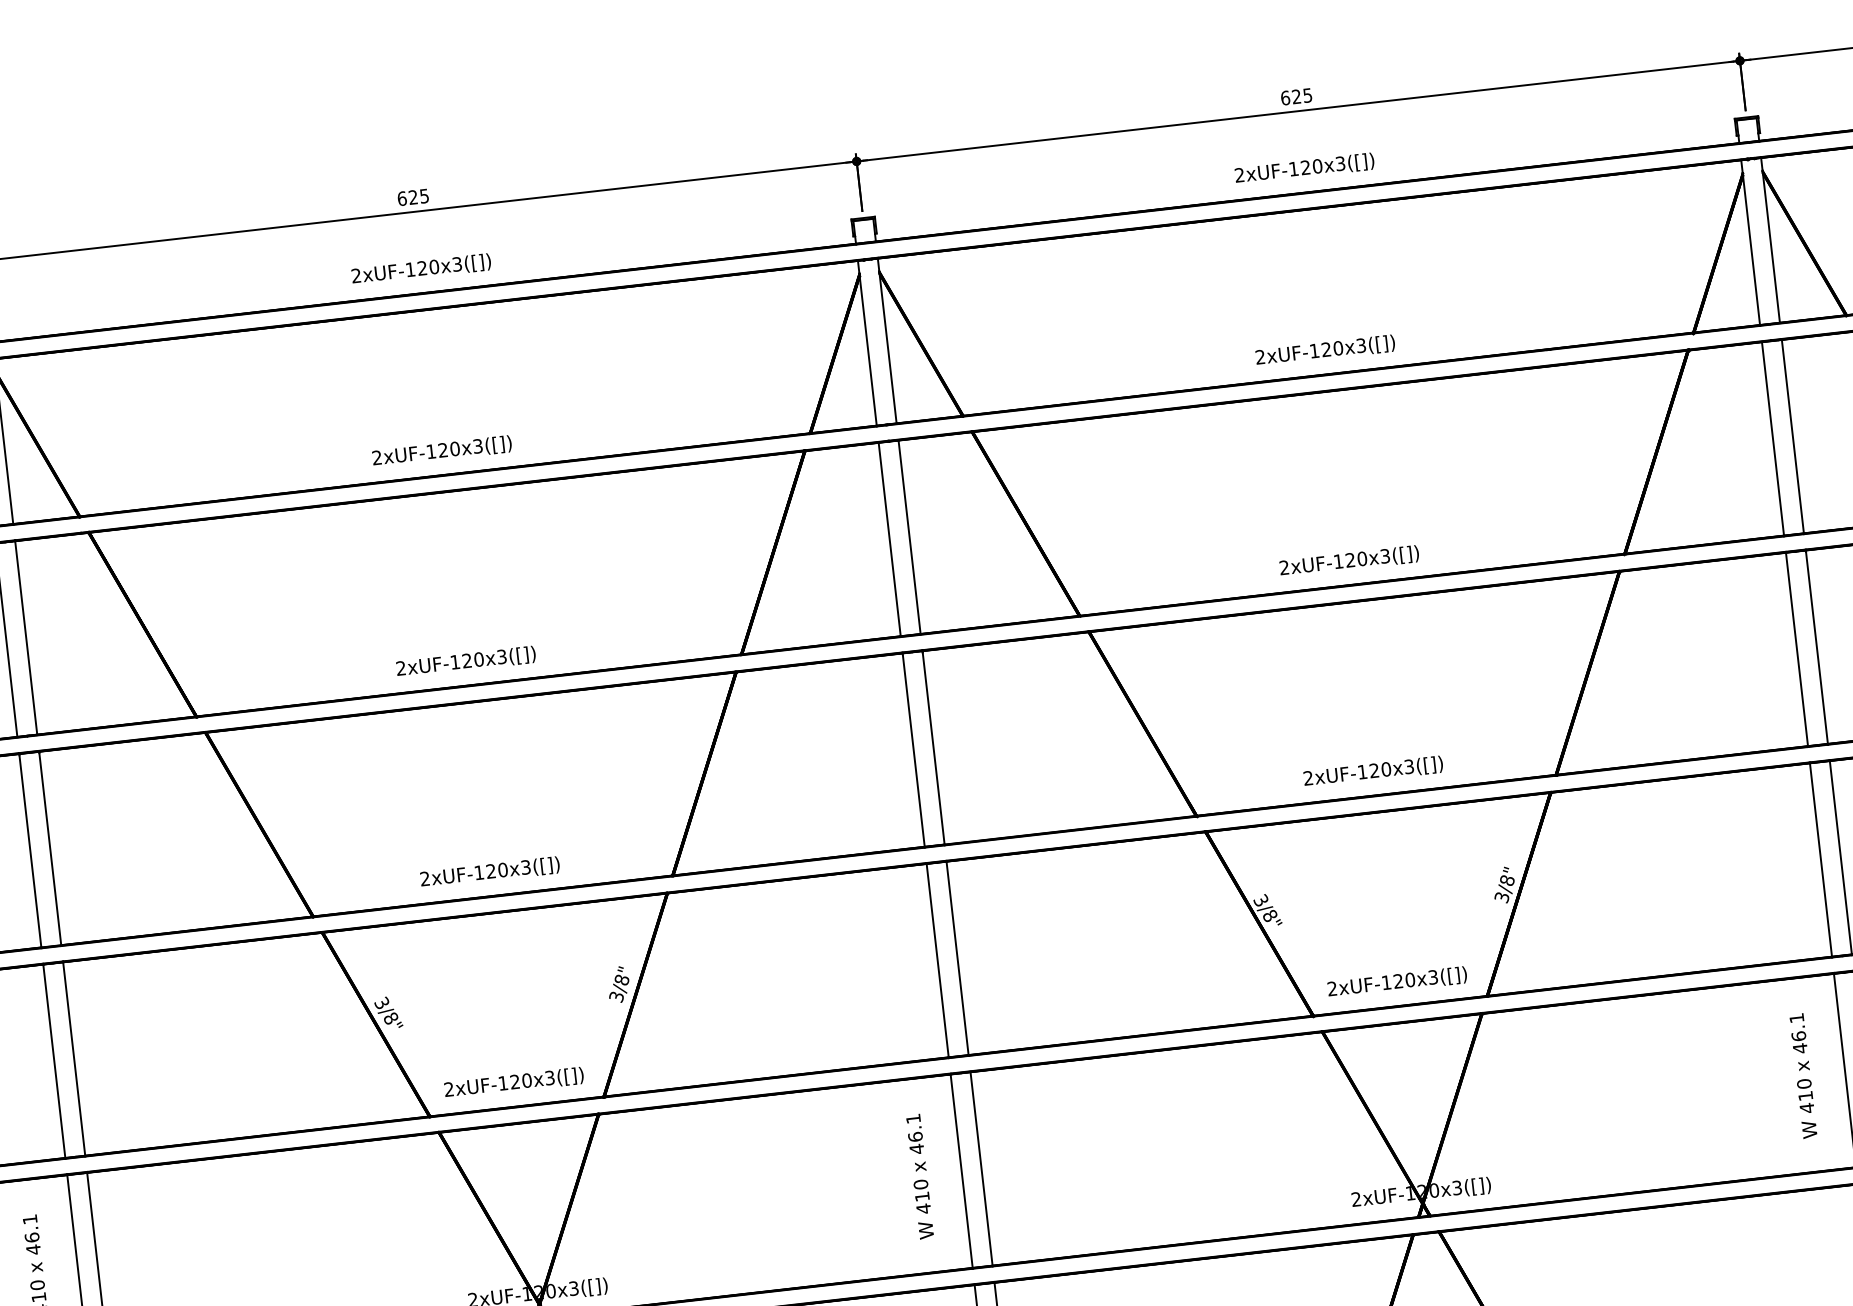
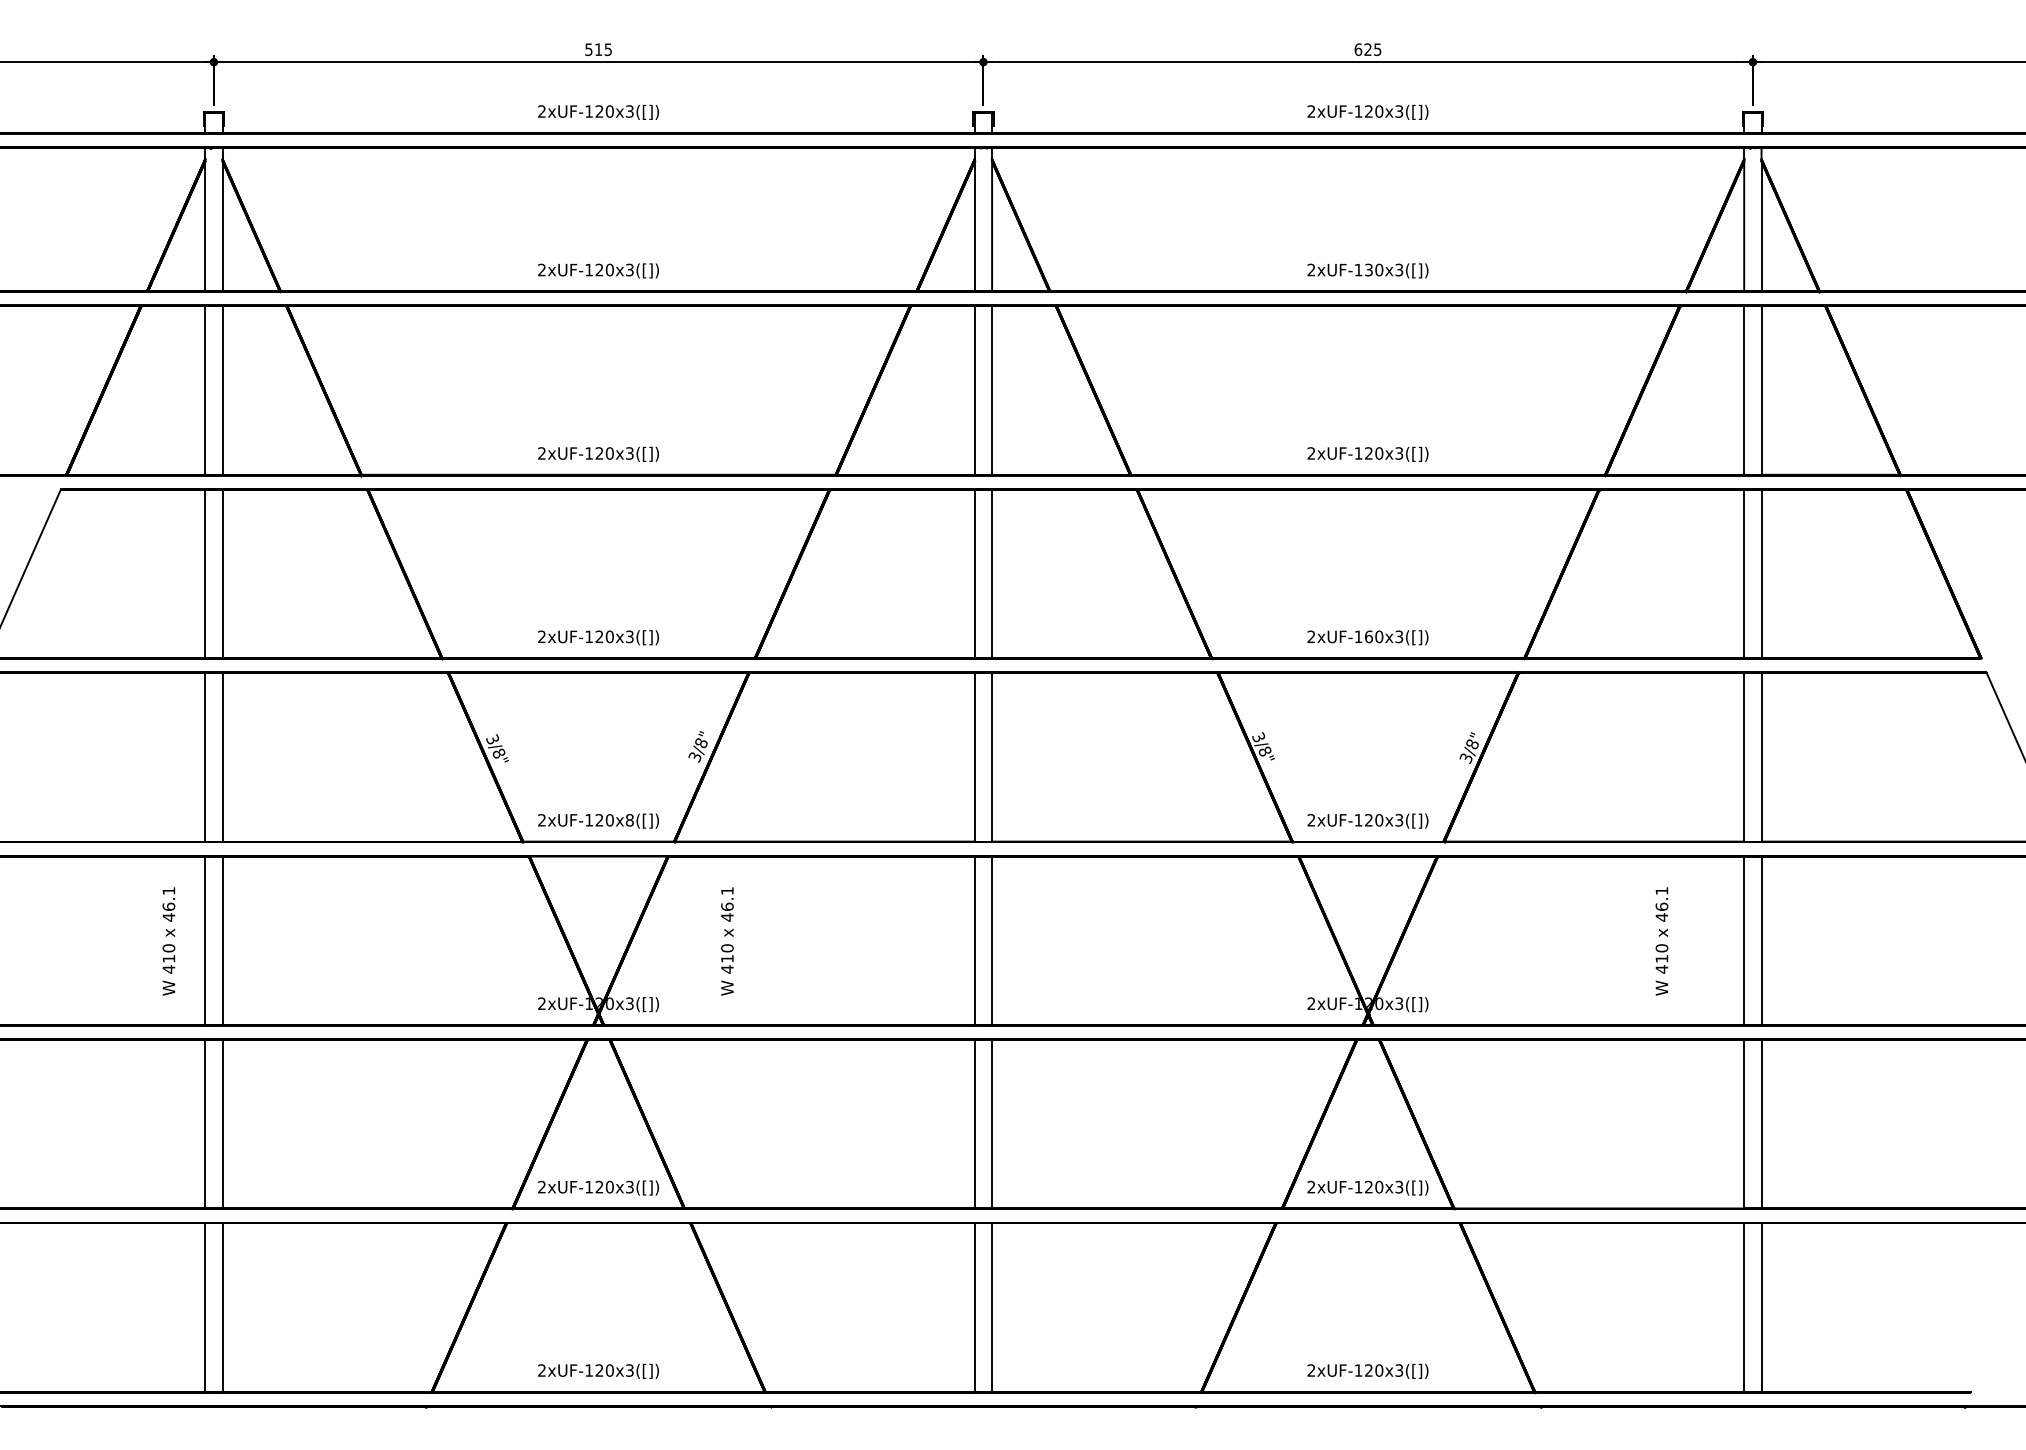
text: (407, 197) -> (593, 49), 625 -> 515
text: (1326, 350) -> (1368, 270), 2xUF-120x3([]) -> 2xUF-130x3([])
text: (1375, 770) -> (1369, 636), 2xUF-120x3([]) -> 2xUF-160x3([])
text: (1802, 1076) -> (1661, 941), moved
text: (549, 1078) -> (629, 820), 2xUF-120x3([]) -> 2xUF-120x8([])
text: (920, 1176) -> (727, 941), moved

